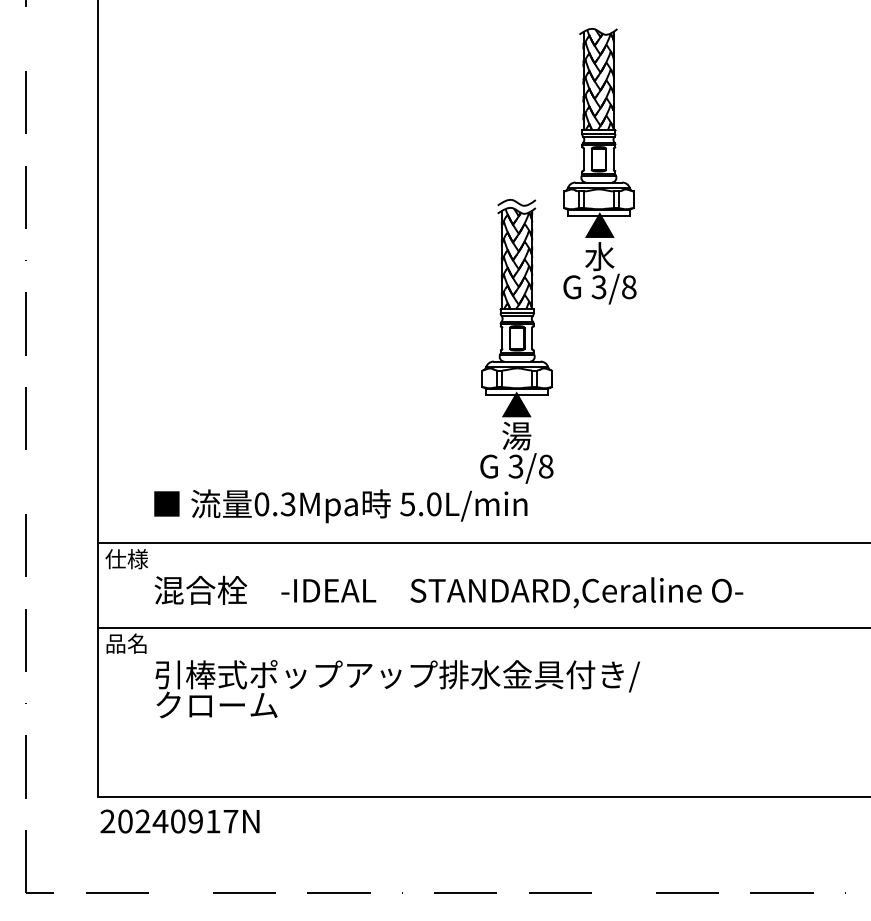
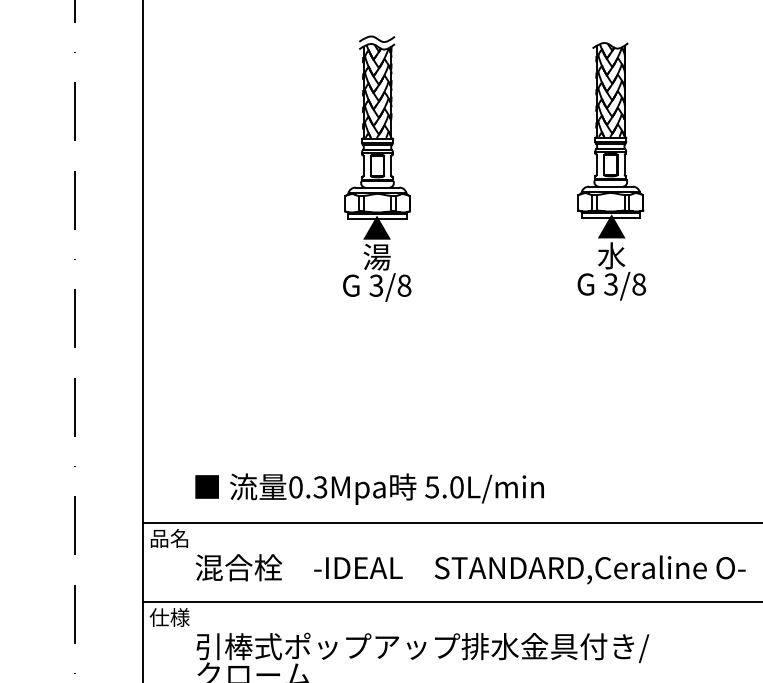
part: (516, 341) -> (376, 168), moved
text: (126, 559) -> (169, 538), 仕様 -> 品名
text: (126, 643) -> (169, 617), 品名 -> 仕様

